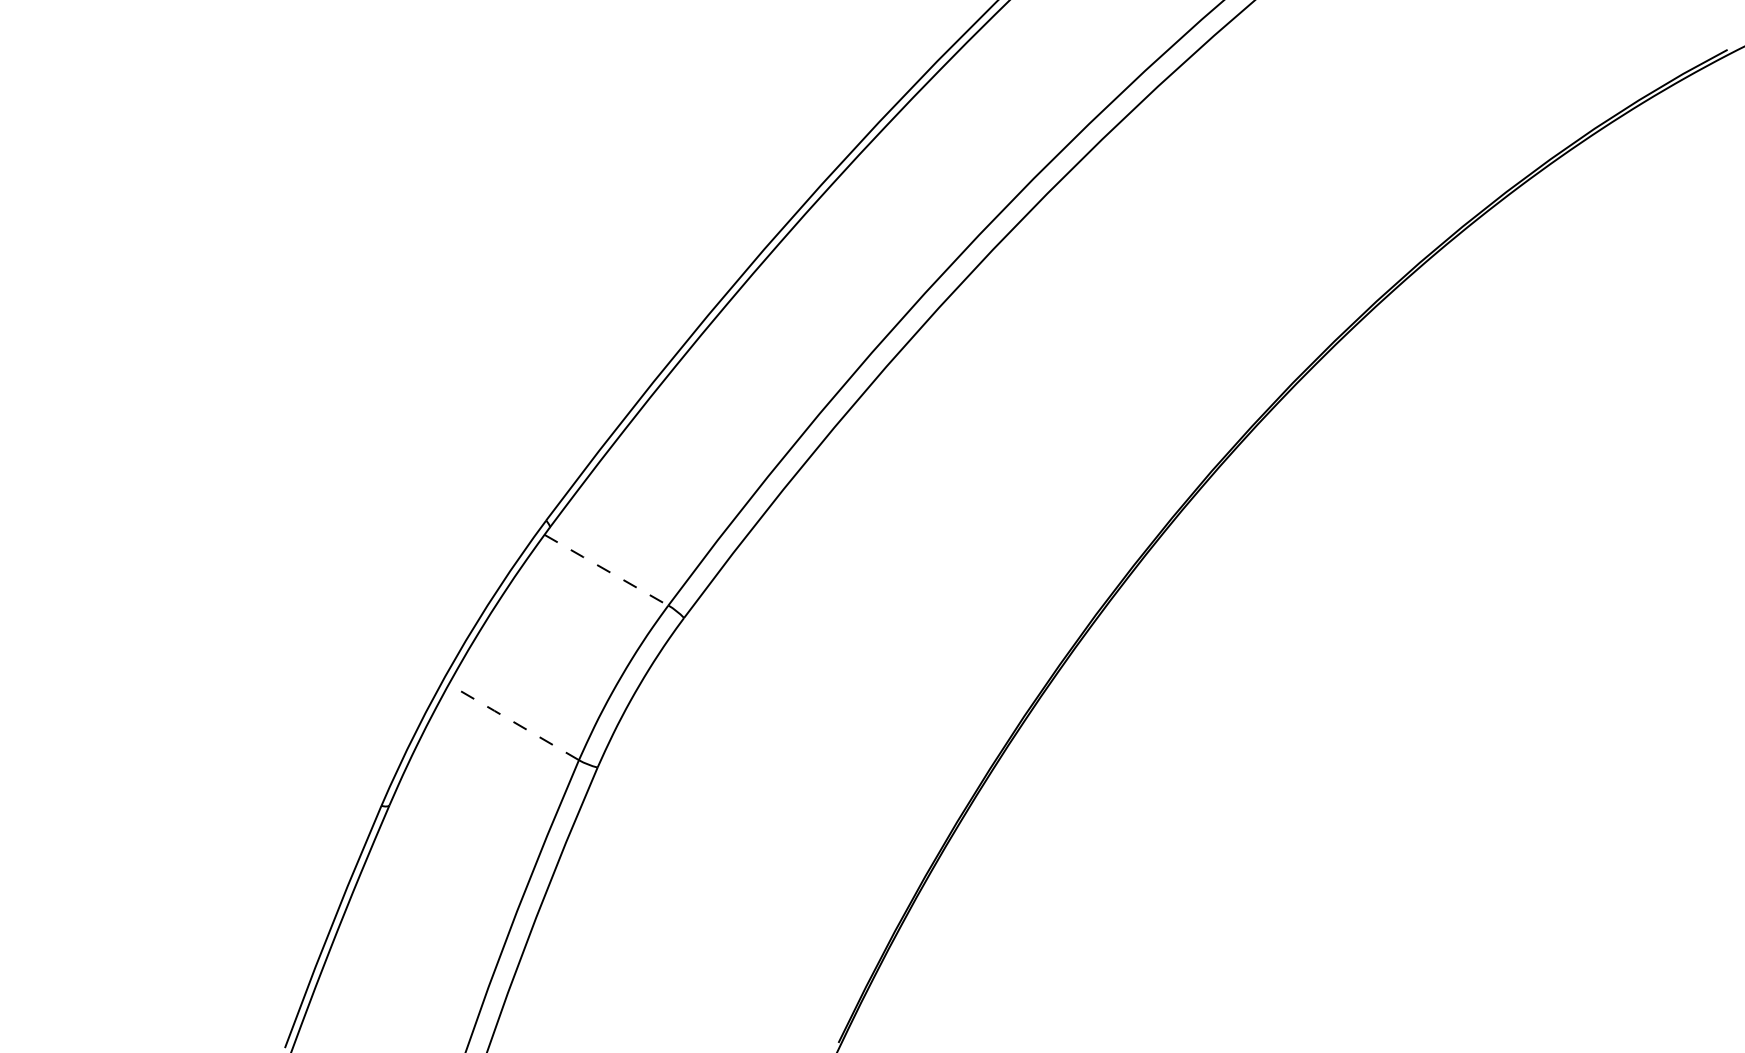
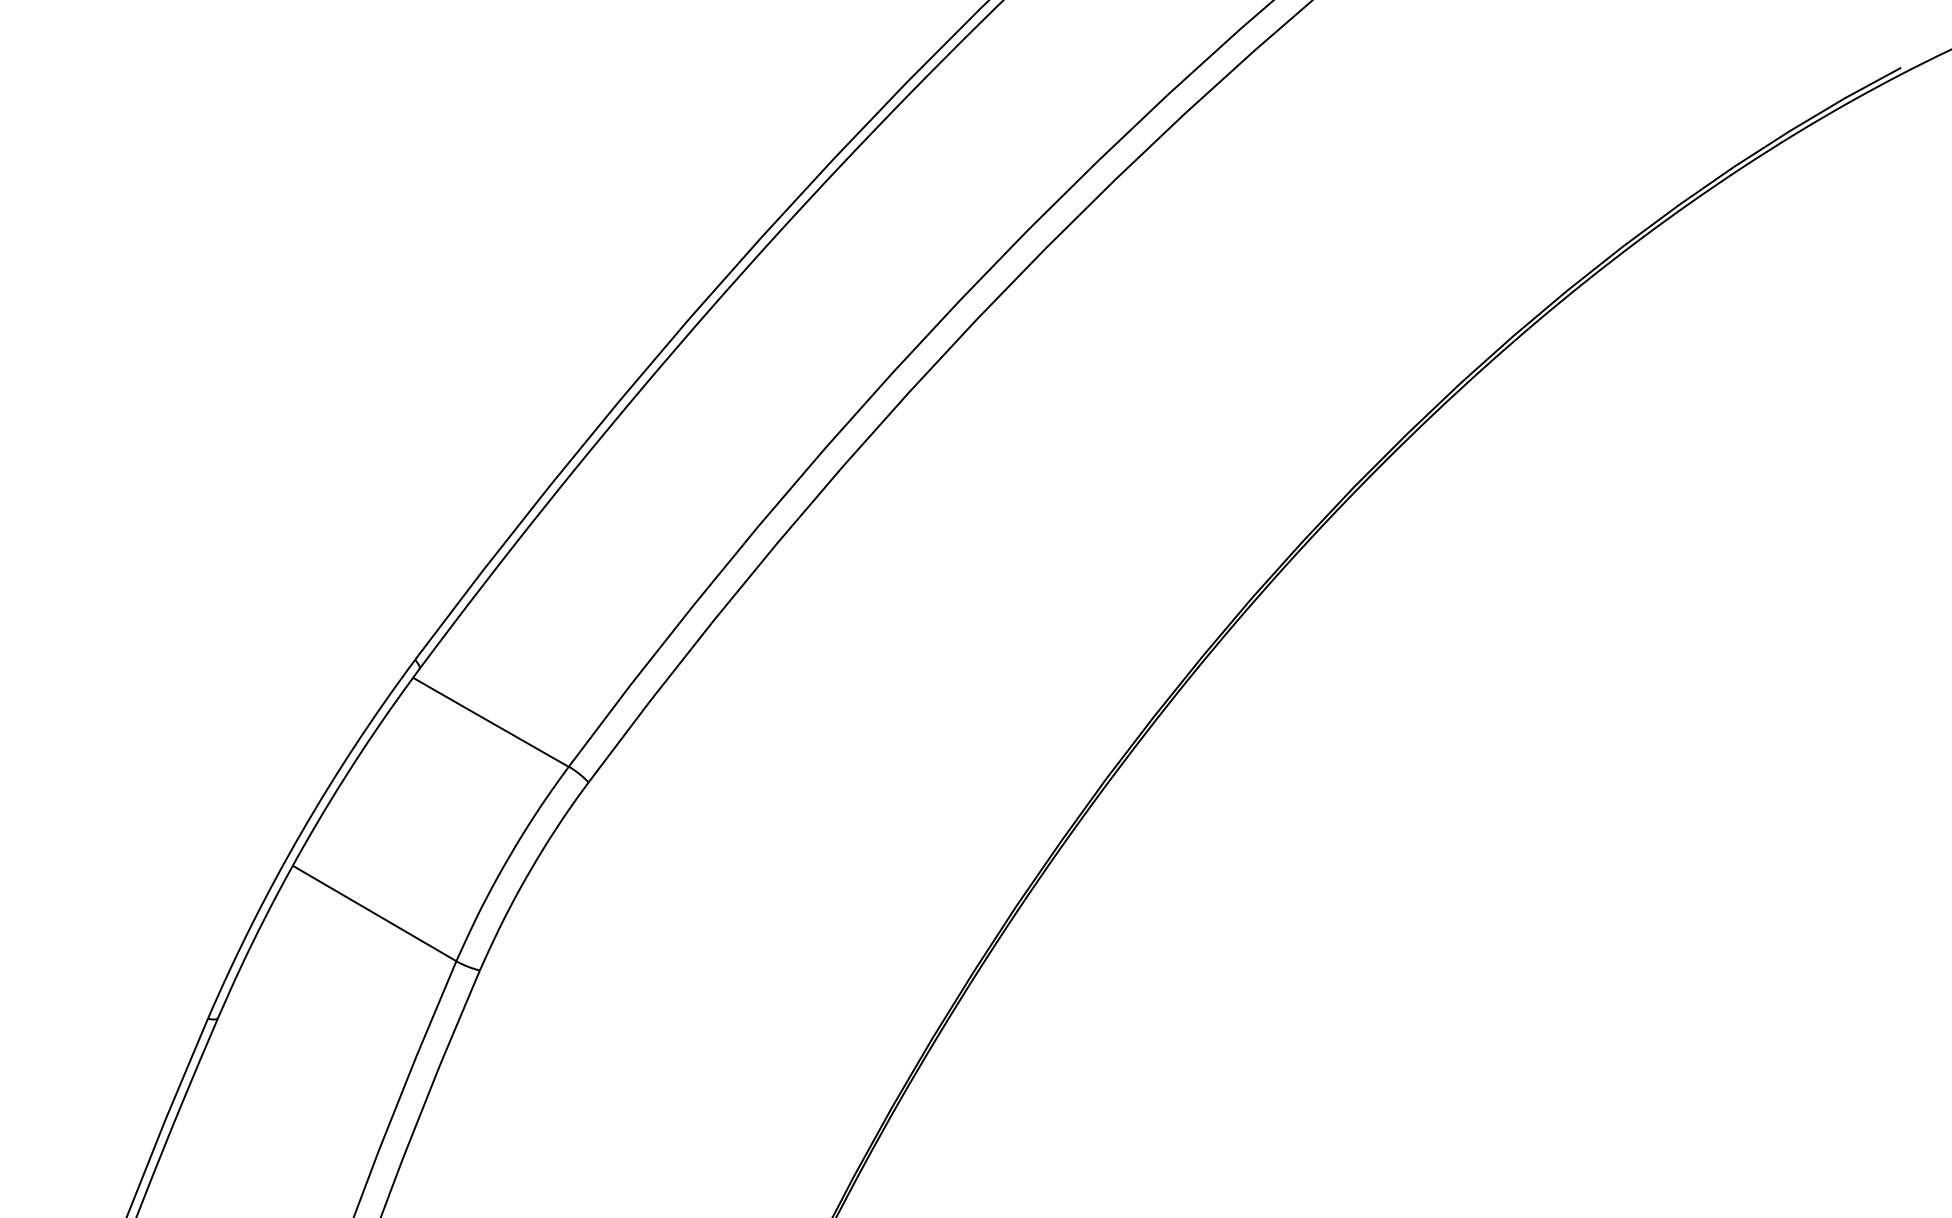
line: (605, 570) -> (489, 722), dashed -> solid
line: (513, 721) -> (374, 912), dashed -> solid

